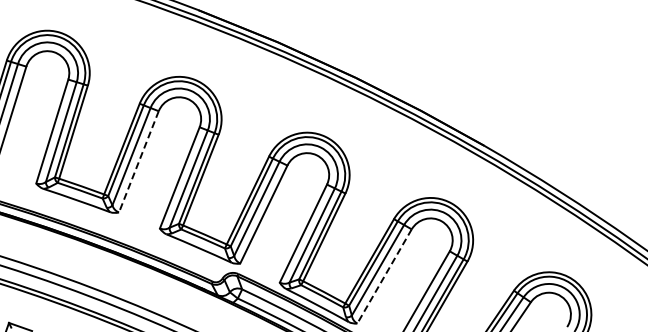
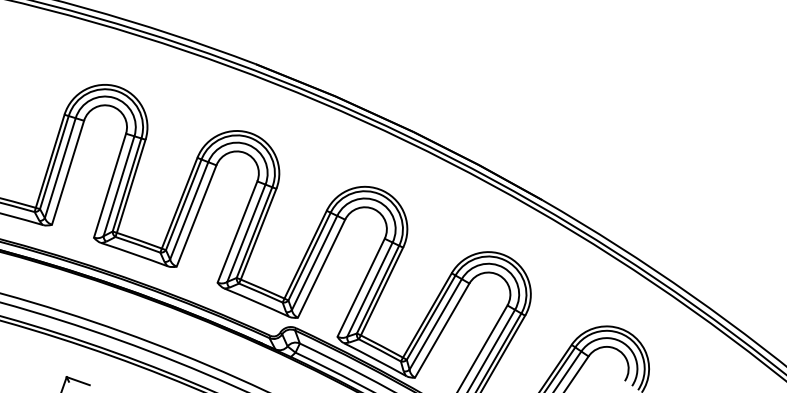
line: (138, 162) -> (196, 216), dashed -> solid
line: (383, 277) -> (441, 331), dashed -> solid

